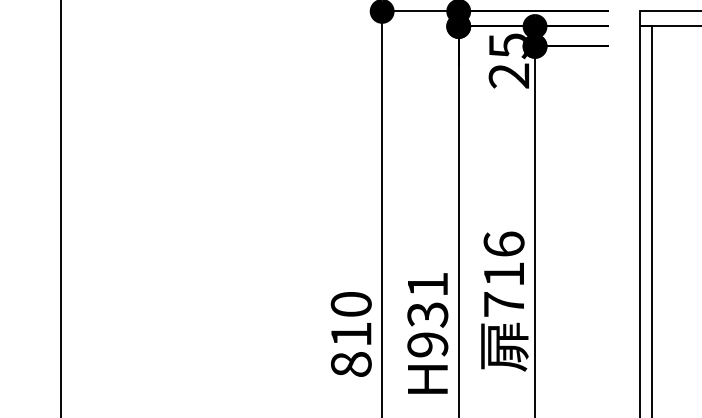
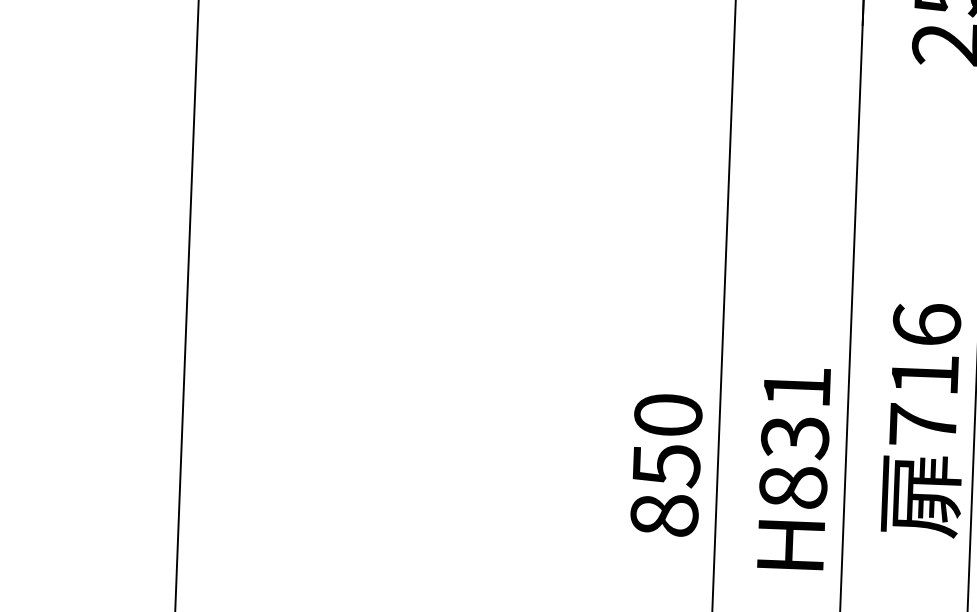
text: (351, 334) -> (666, 465), 810 -> 850
text: (427, 344) -> (792, 486), H931 -> H831

